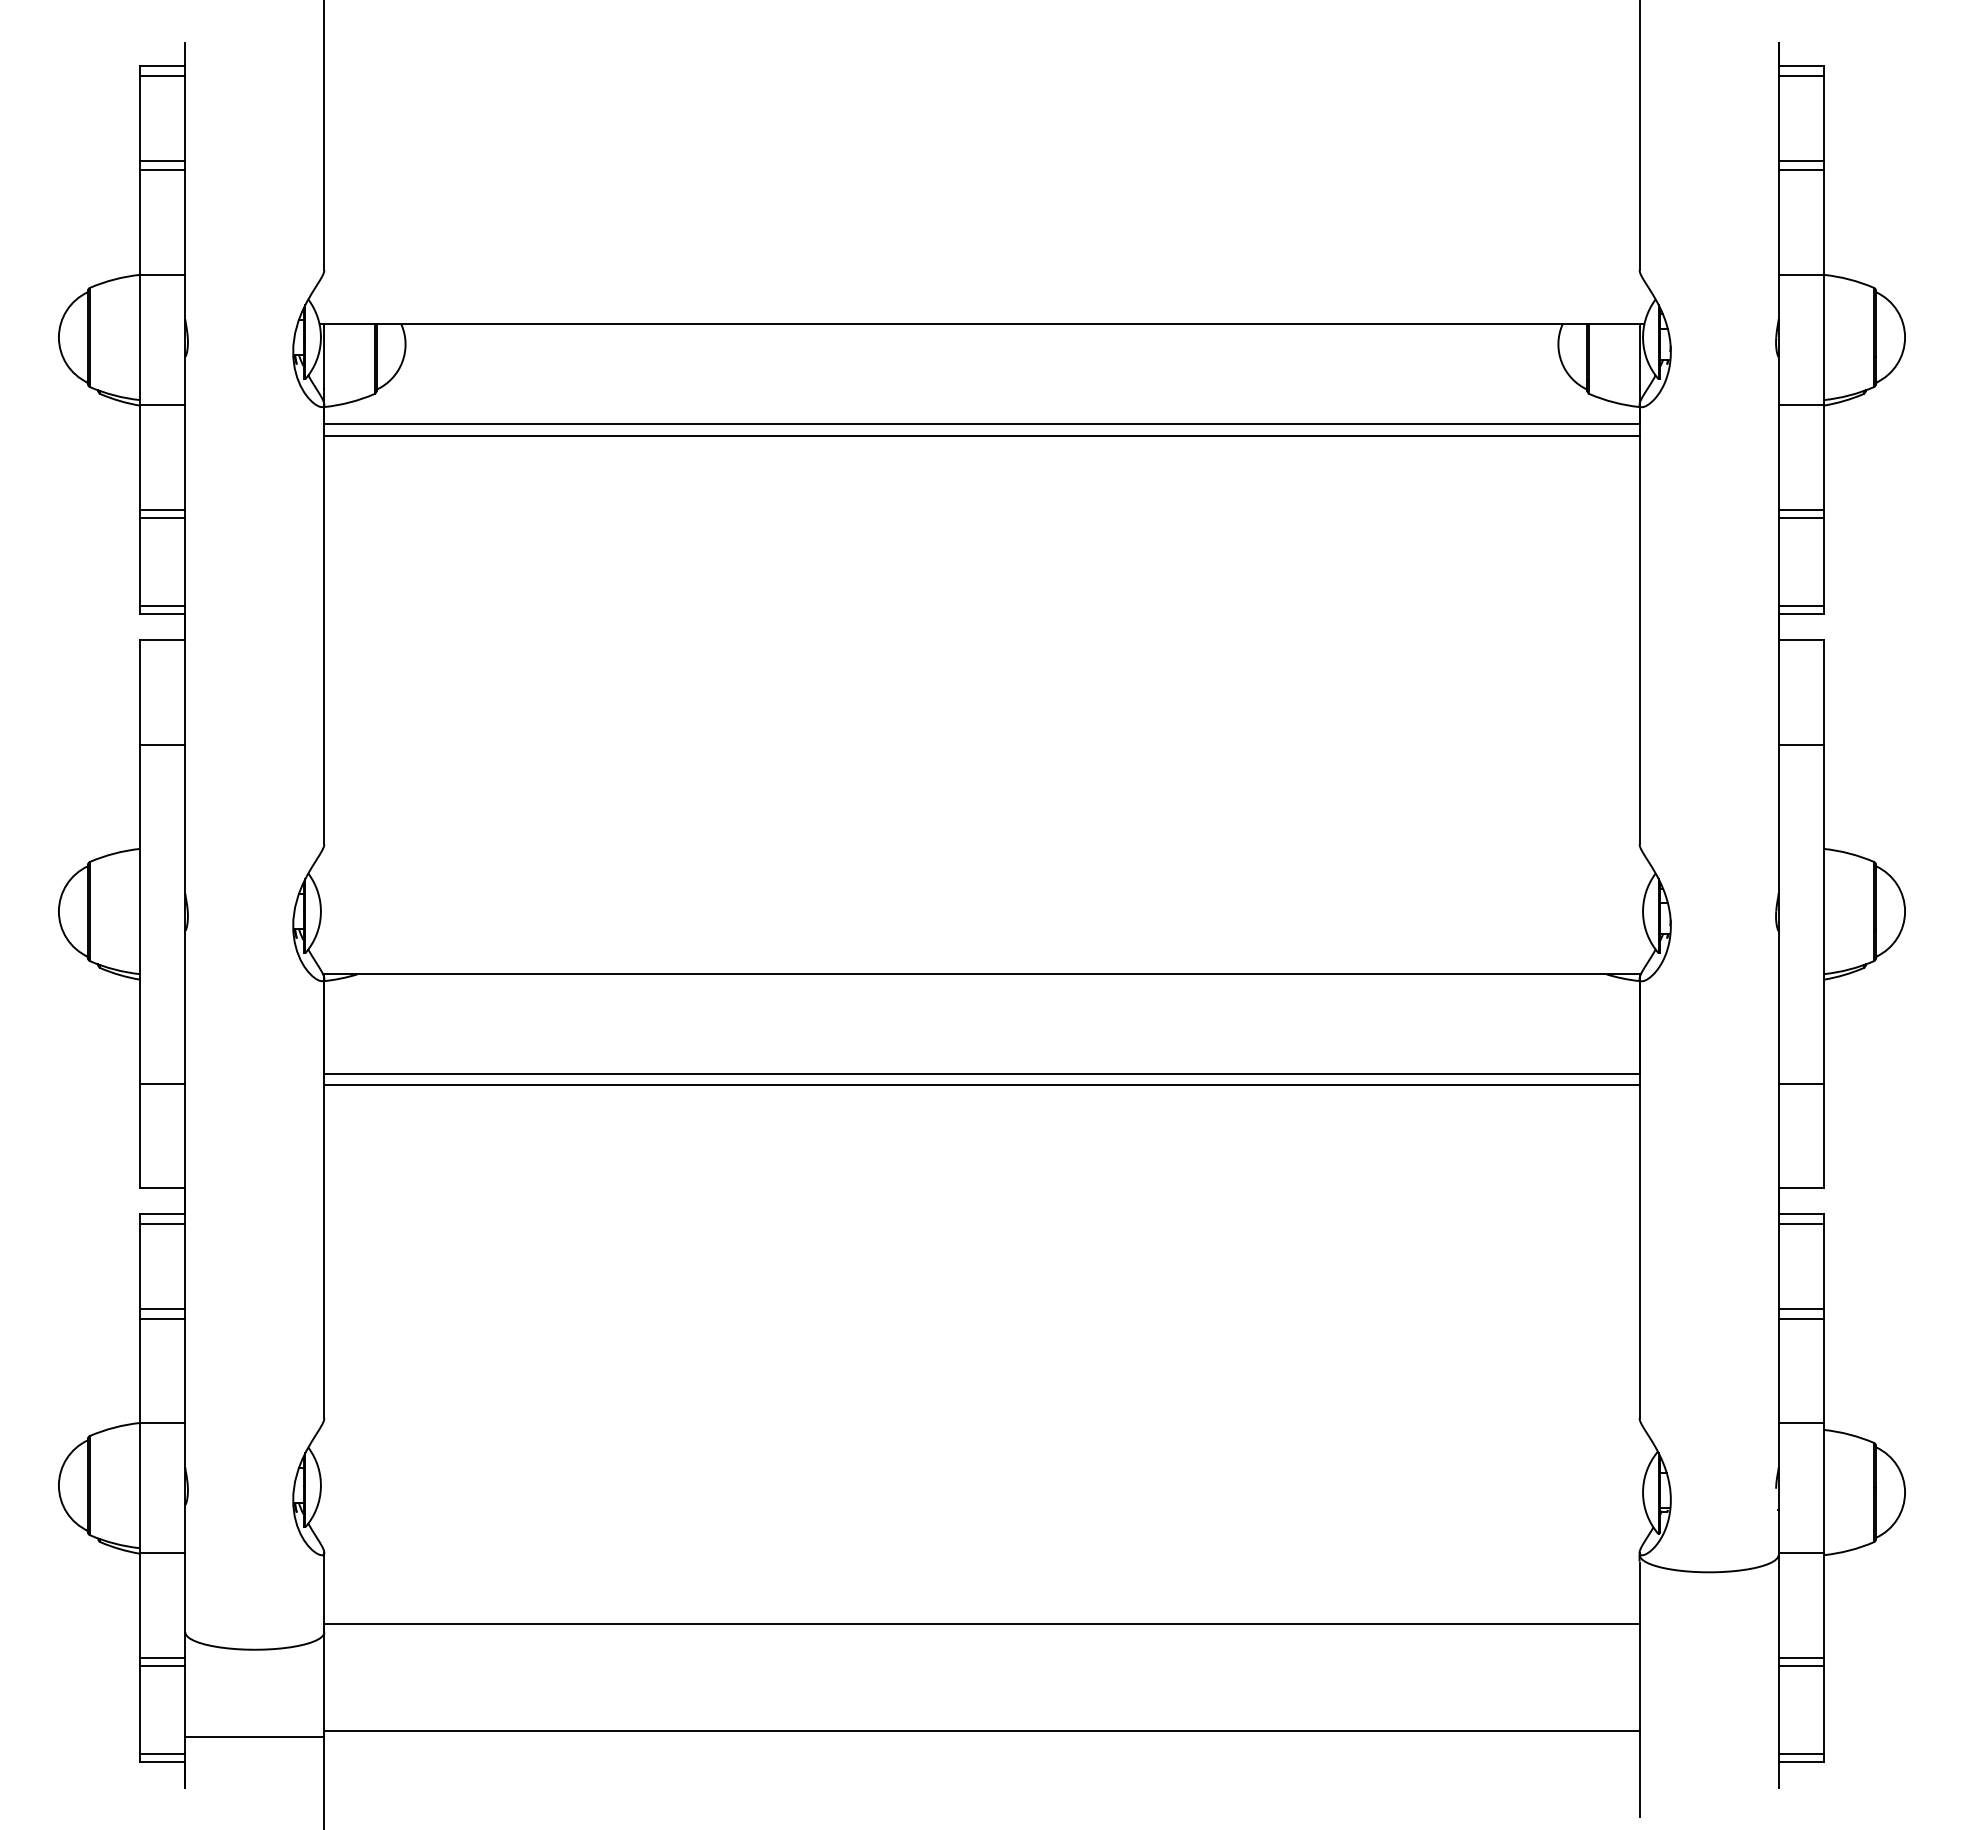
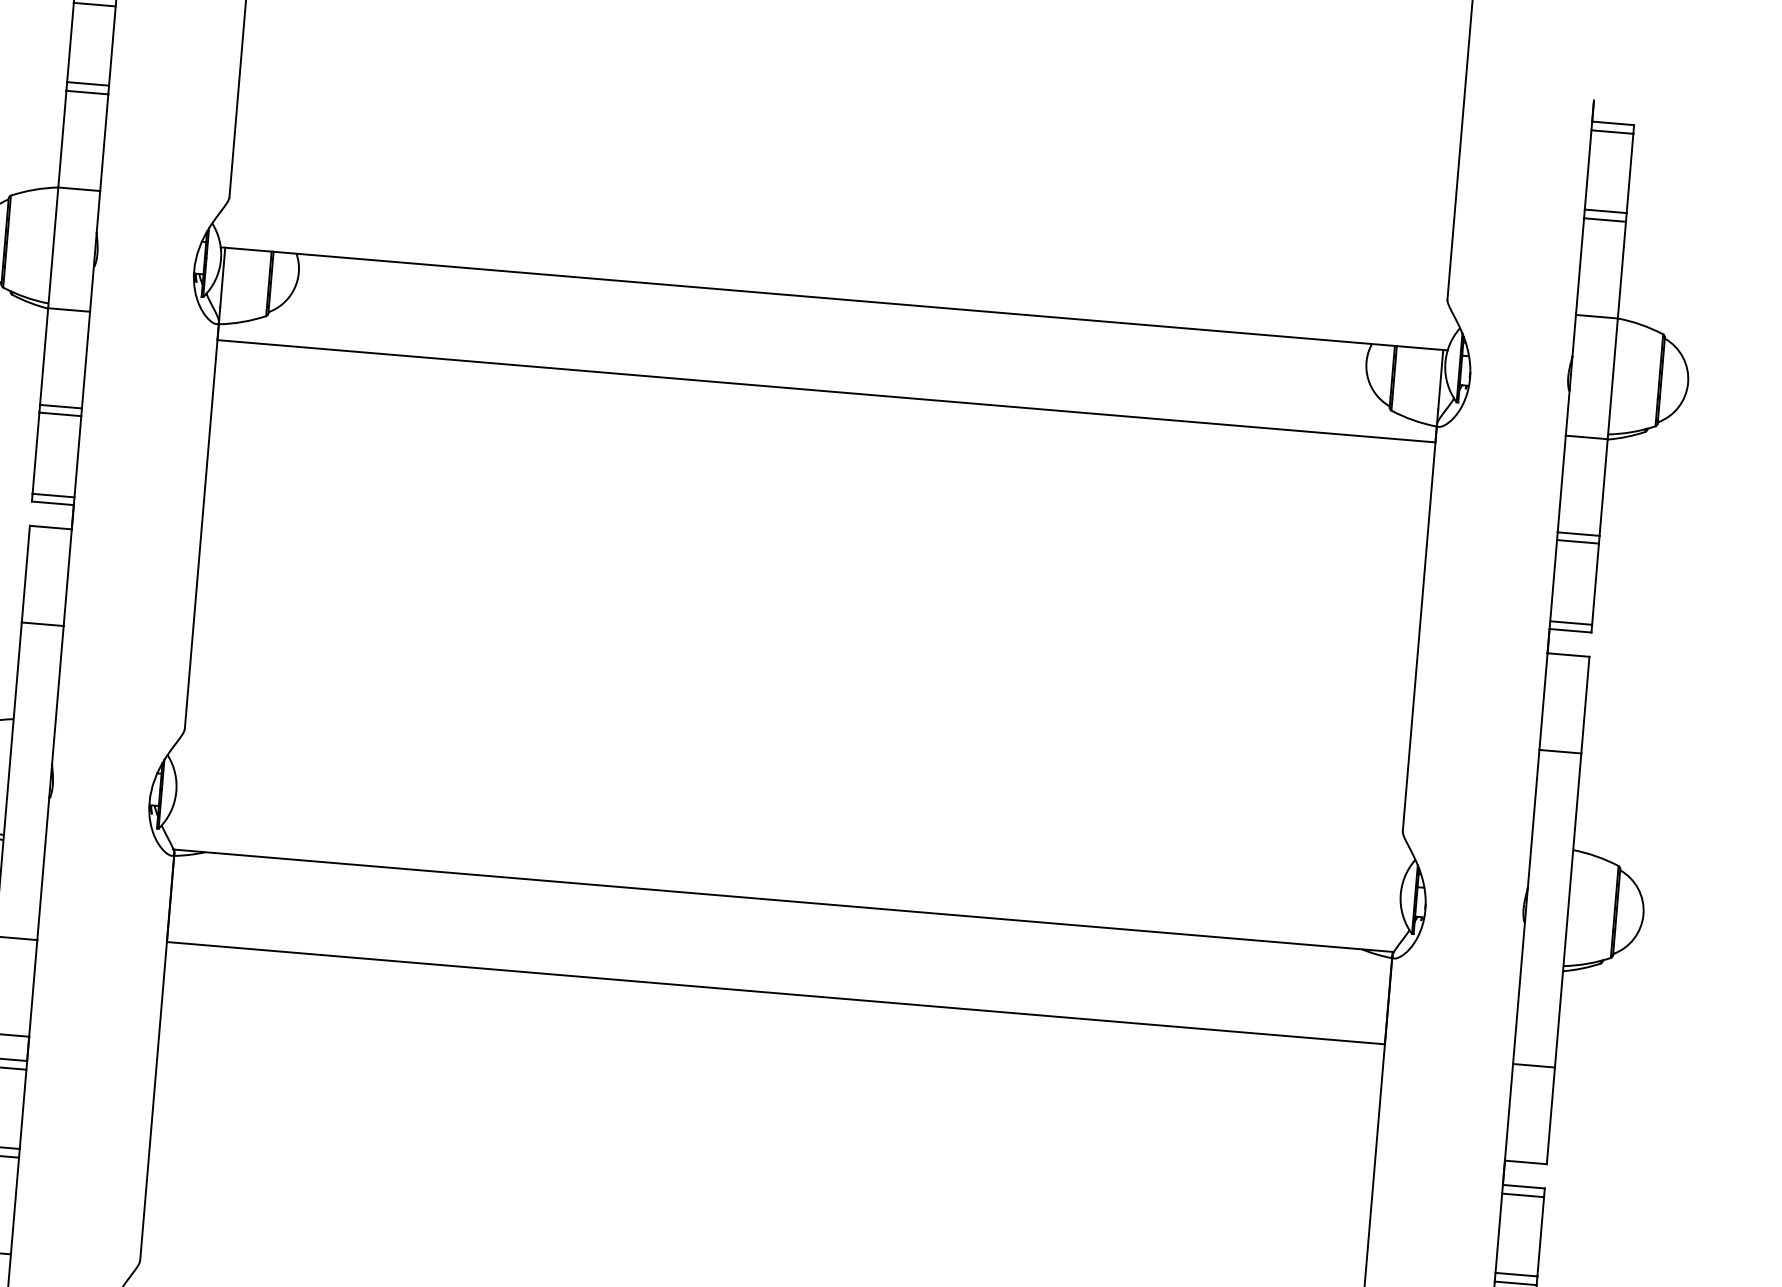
line: (981, 435) -> (825, 401), removed
line: (981, 1085) -> (774, 1003), removed

